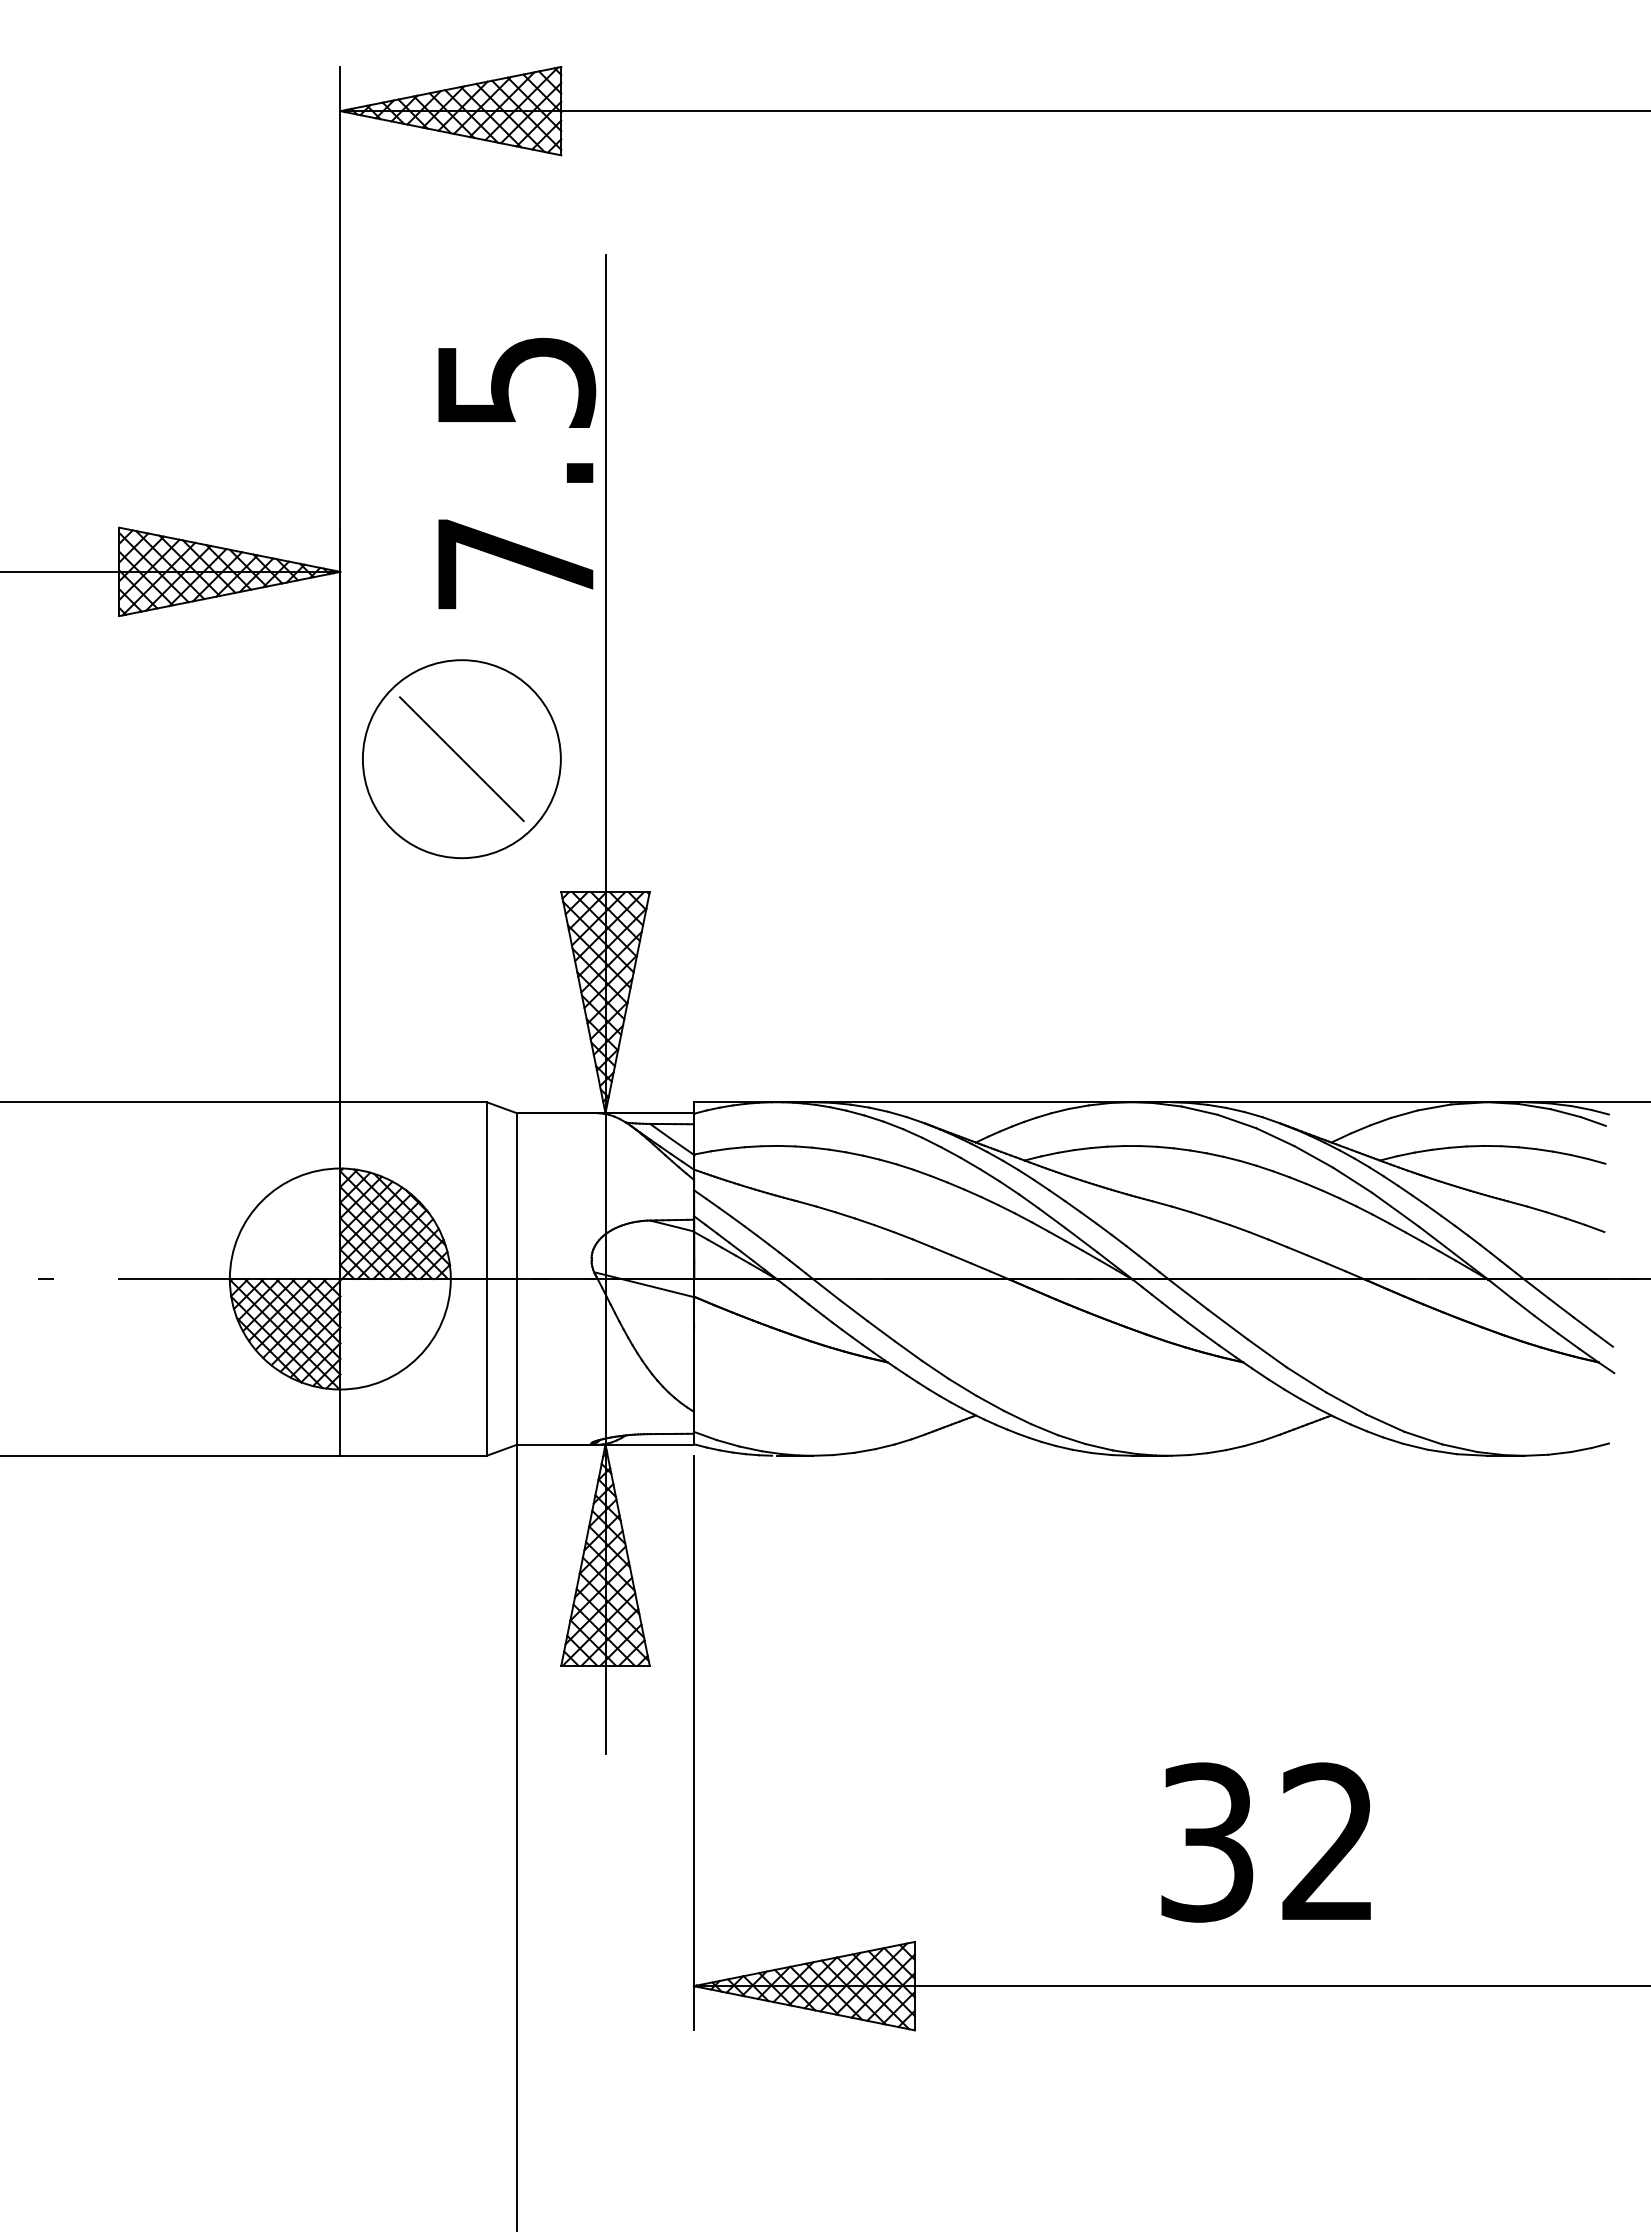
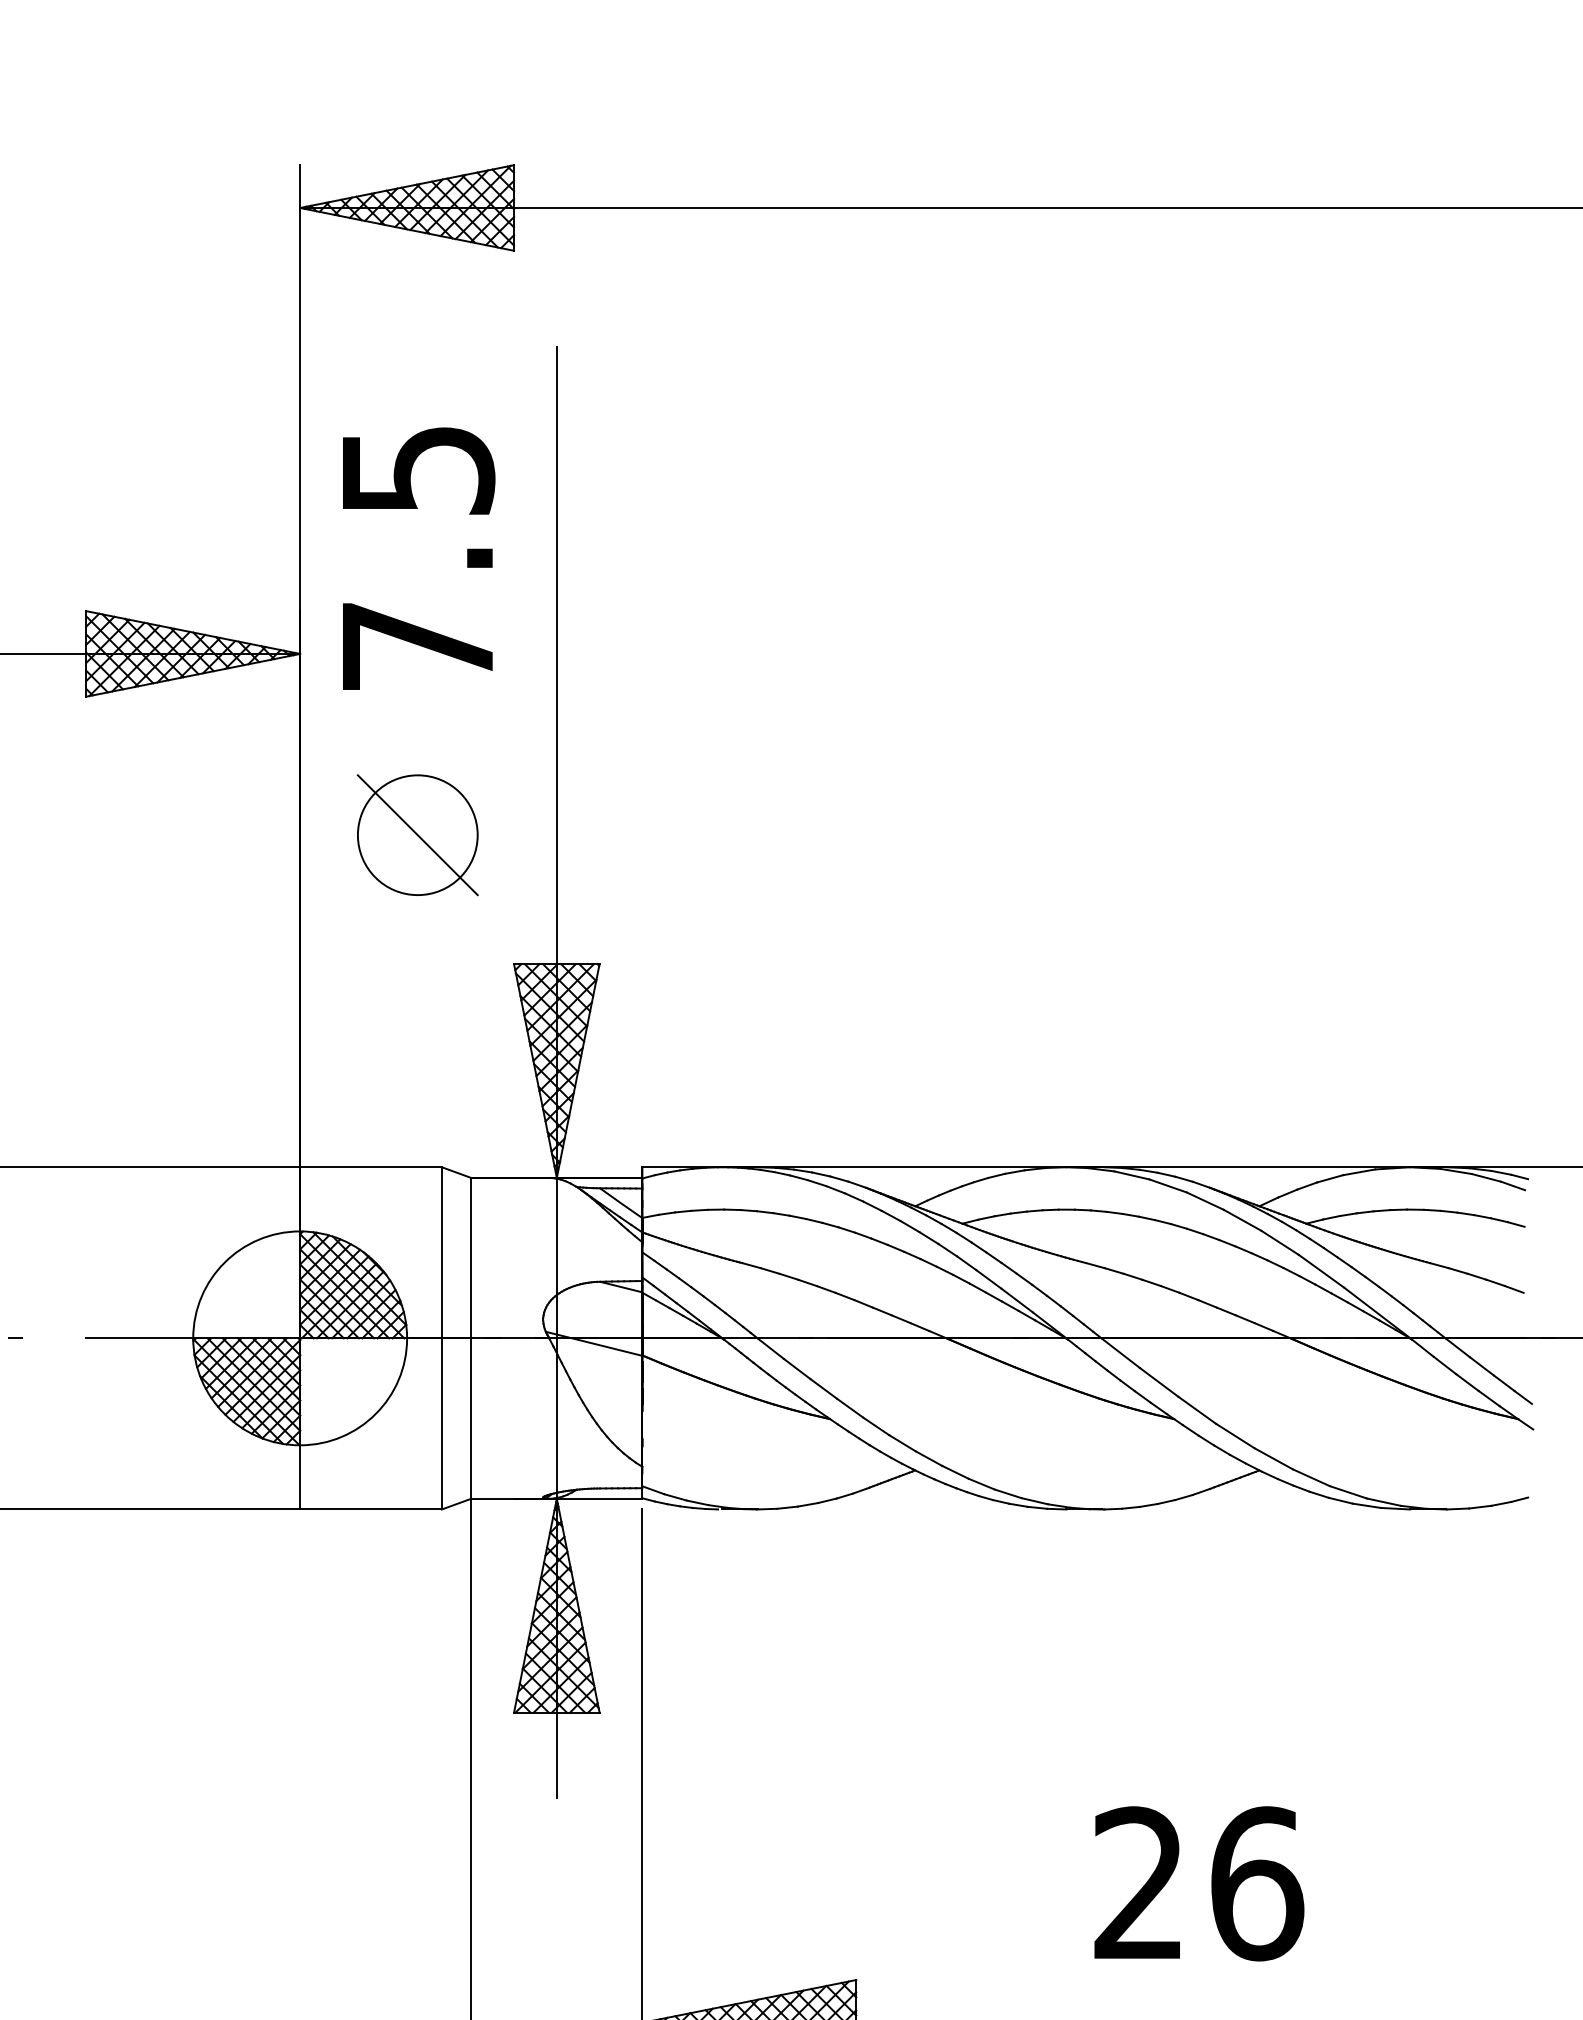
text: (517, 472) -> (419, 557), moved
circle: (461, 759) -> (417, 835), size x0.62
text: (1269, 1842) -> (1199, 1883), 32 -> 26

